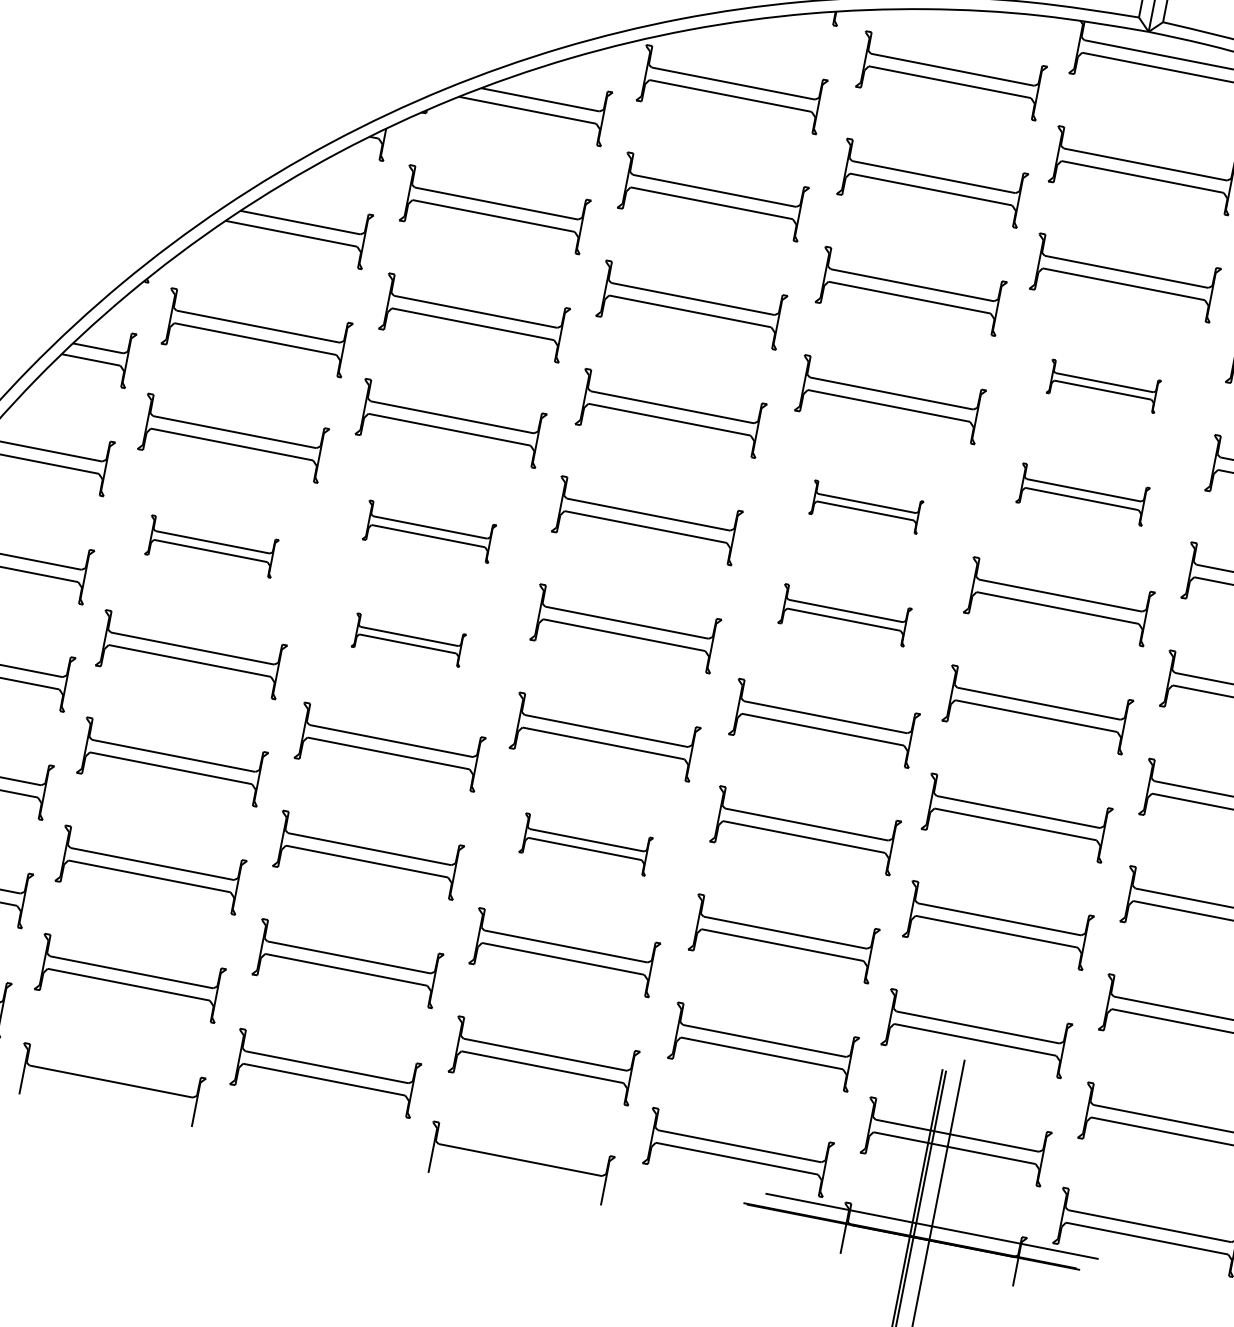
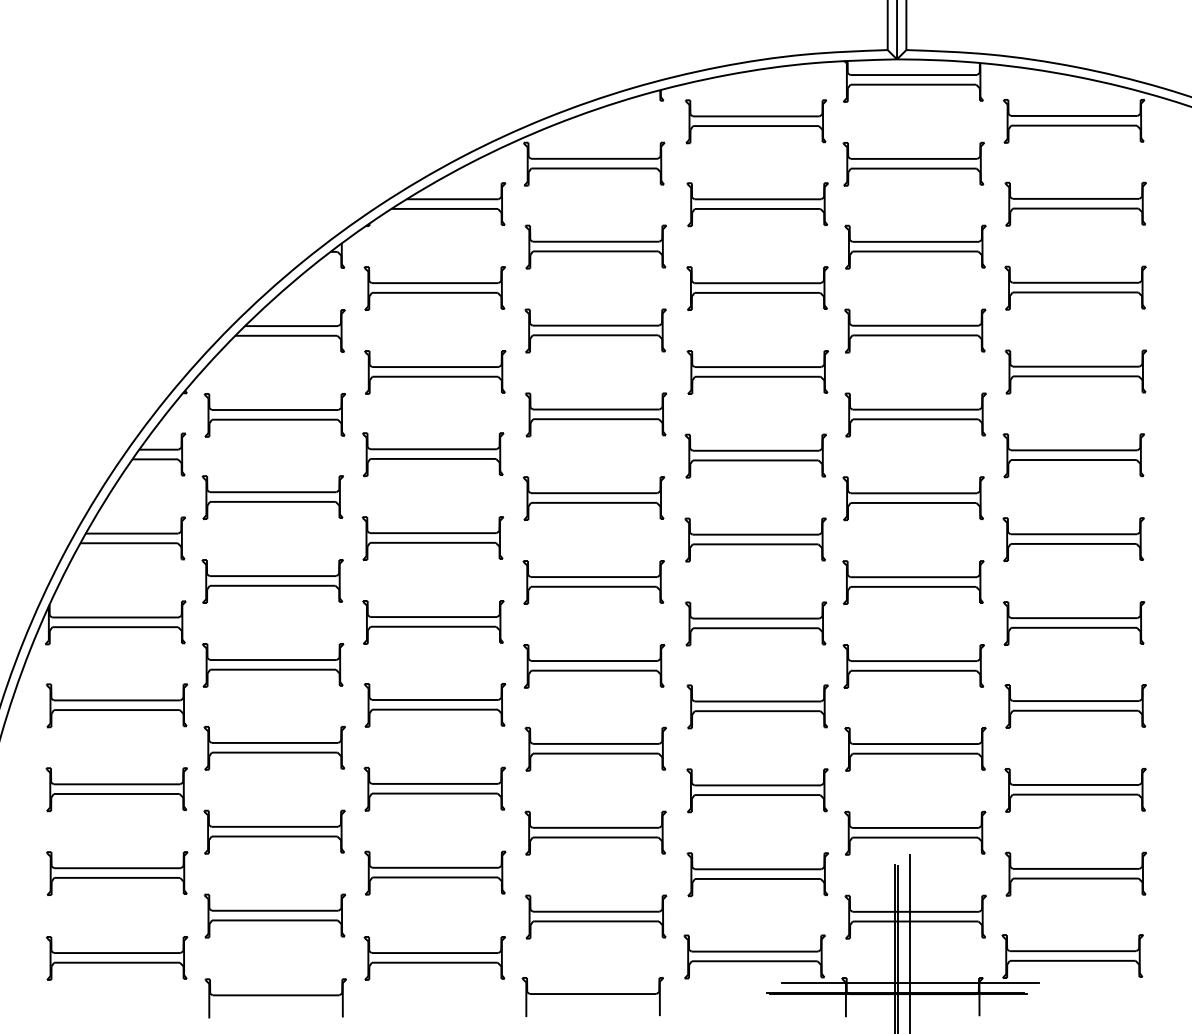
part: (1103, 386) -> (915, 330), size x1.67
part: (1082, 494) -> (915, 414), size x1.43
part: (865, 506) -> (755, 455), size x1.67
part: (428, 532) -> (432, 538), size x1.43
part: (211, 547) -> (272, 581), size x1.43
part: (844, 615) -> (755, 539), size x1.43
part: (408, 640) -> (433, 622), size x1.67
part: (585, 844) -> (595, 748), size x1.43

